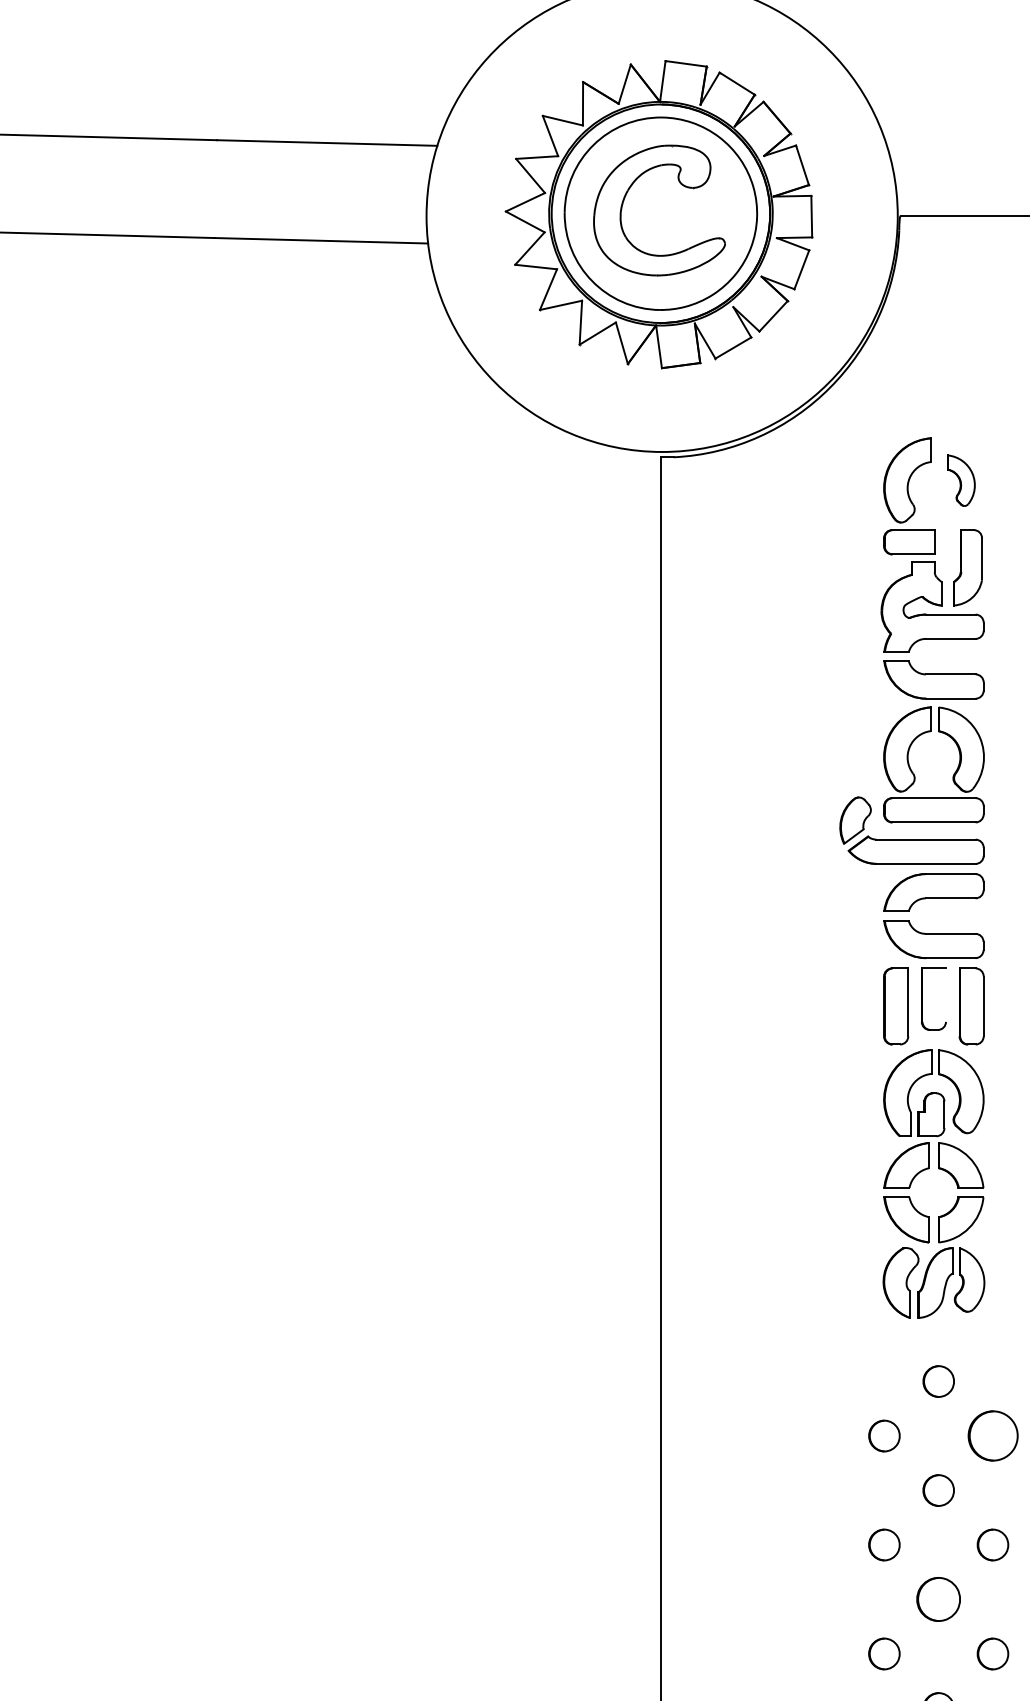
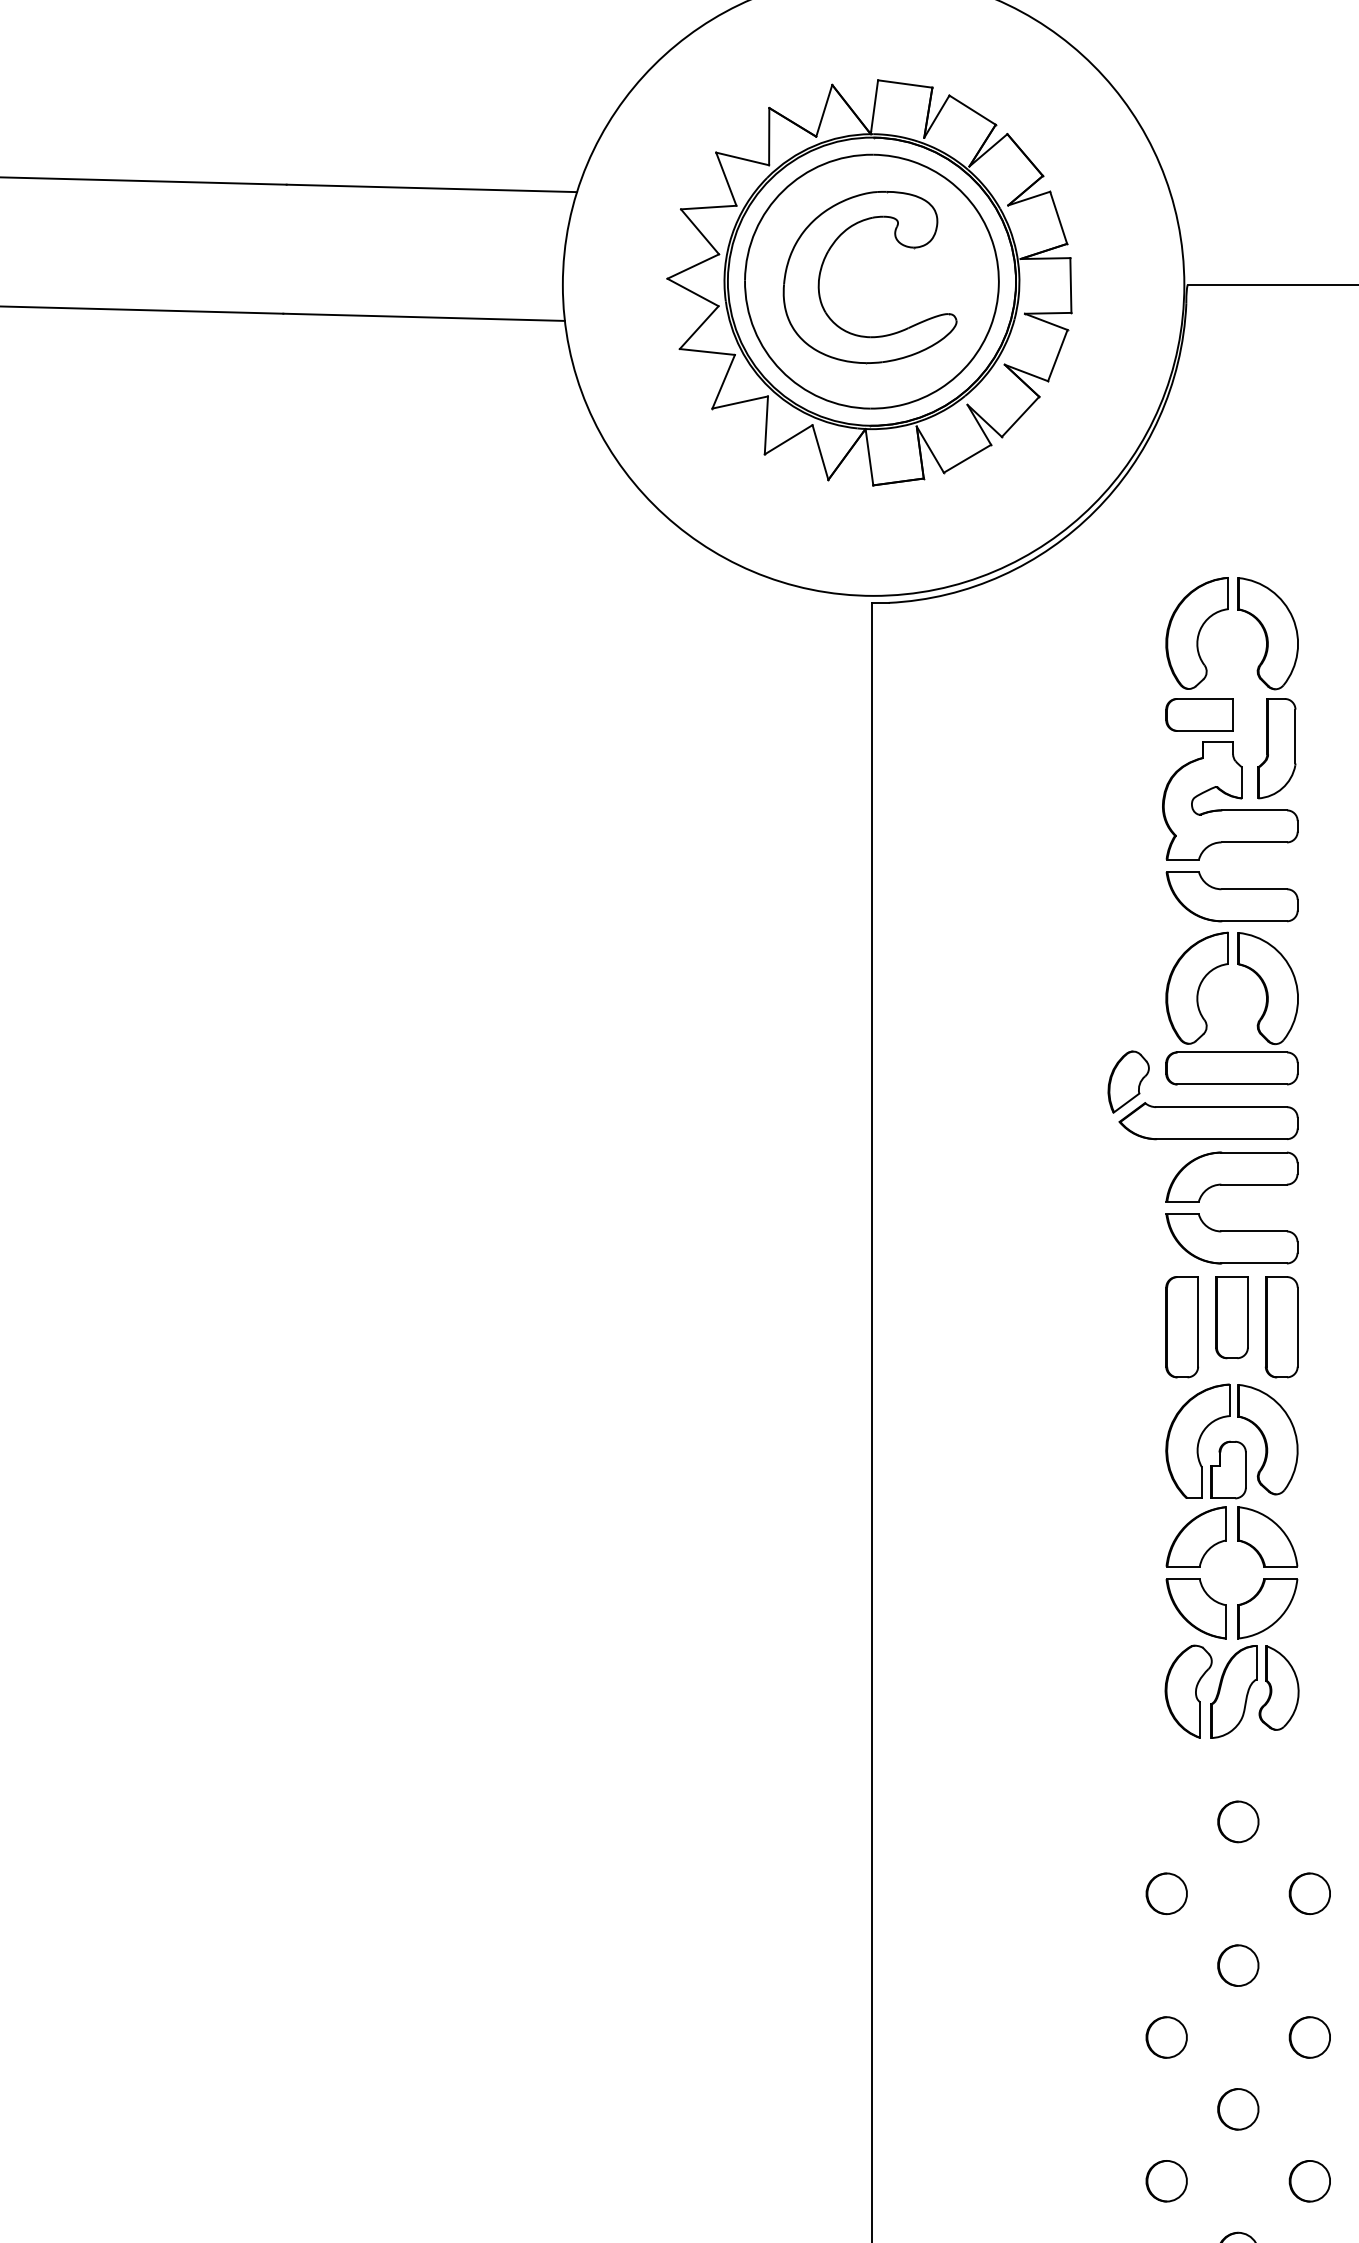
part: (960, 480) -> (1267, 633), size x1.67
line: (945, 995) -> (1247, 1312), added
part: (992, 1435) -> (1309, 1893), size x0.62
part: (938, 1599) -> (1238, 2109), size x0.71

